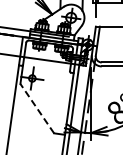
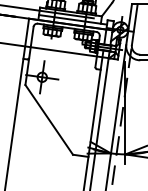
line: (37, 108) -> (49, 119), dashed -> solid

